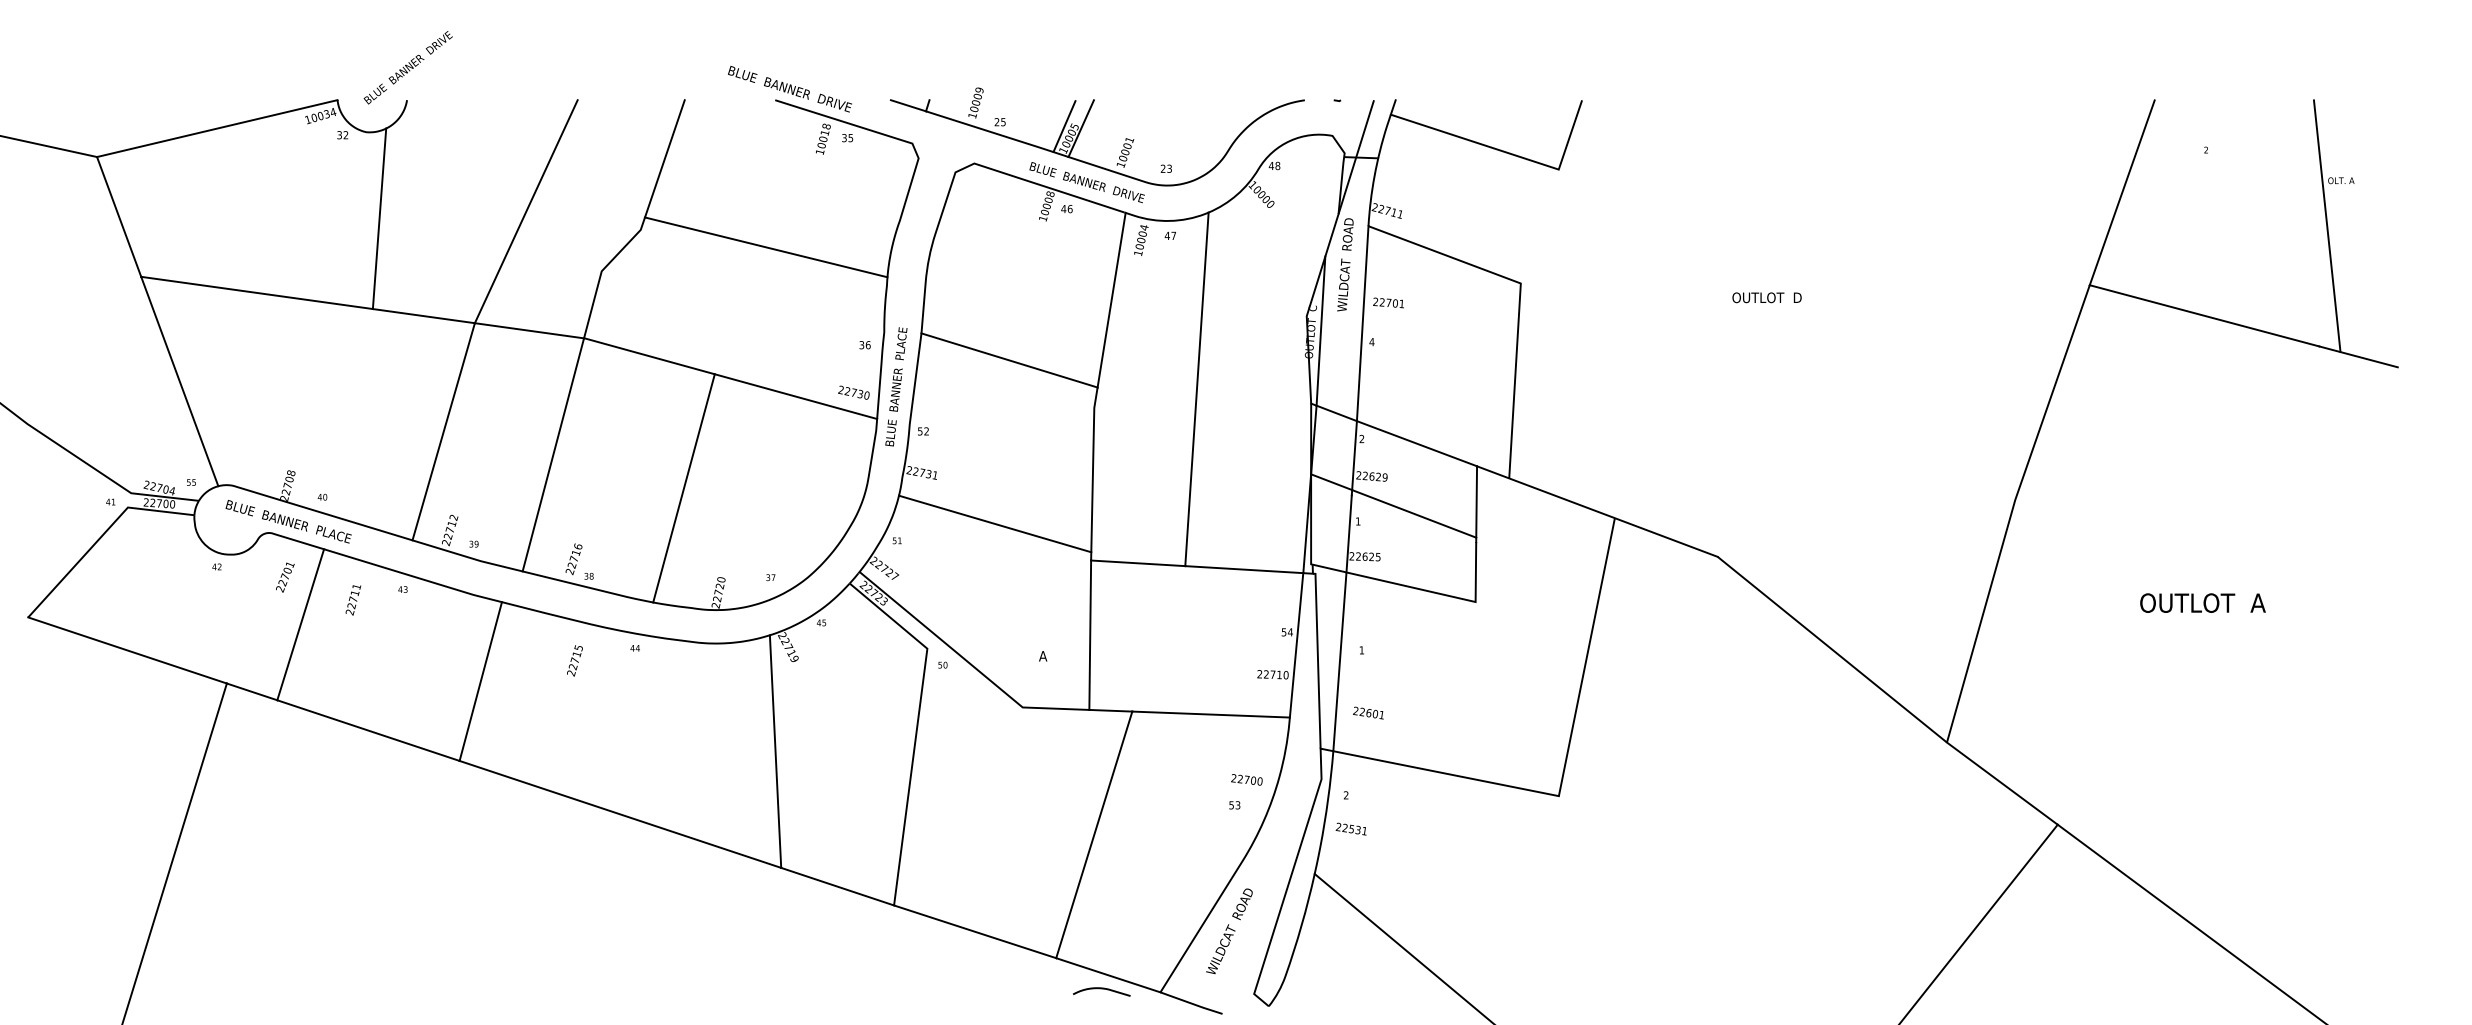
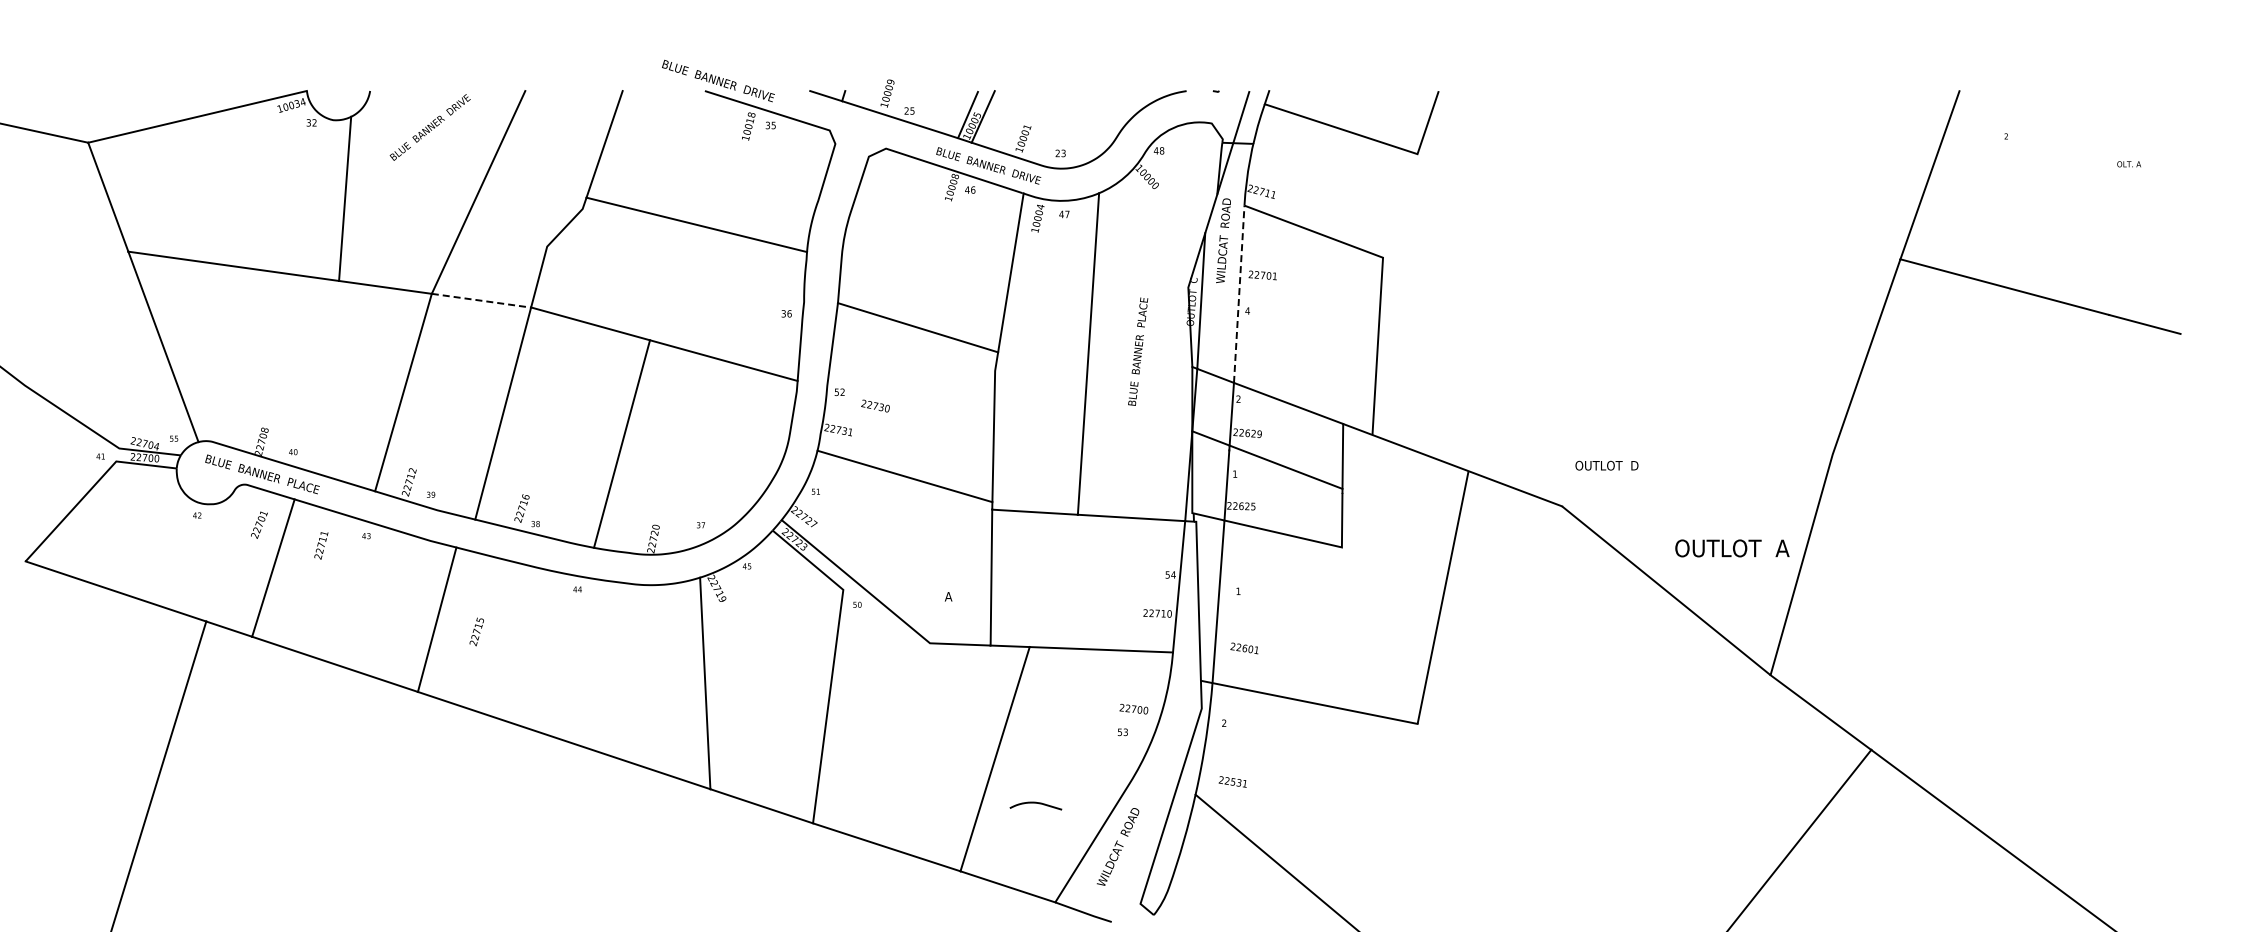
text: (407, 67) -> (429, 127), moved
line: (2327, 226) -> (2116, 205), removed
text: (1766, 297) -> (1606, 465), moved
line: (1363, 323) -> (1239, 294), solid -> dashed
line: (529, 330) -> (481, 300), solid -> dashed
text: (896, 386) -> (1138, 351), moved
text: (853, 392) -> (875, 405), moved
text: (2203, 603) -> (1732, 548), moved
text: (574, 660) -> (476, 631), moved
text: (1350, 828) -> (1232, 781), moved
curve: (1101, 989) -> (1035, 803), moved

